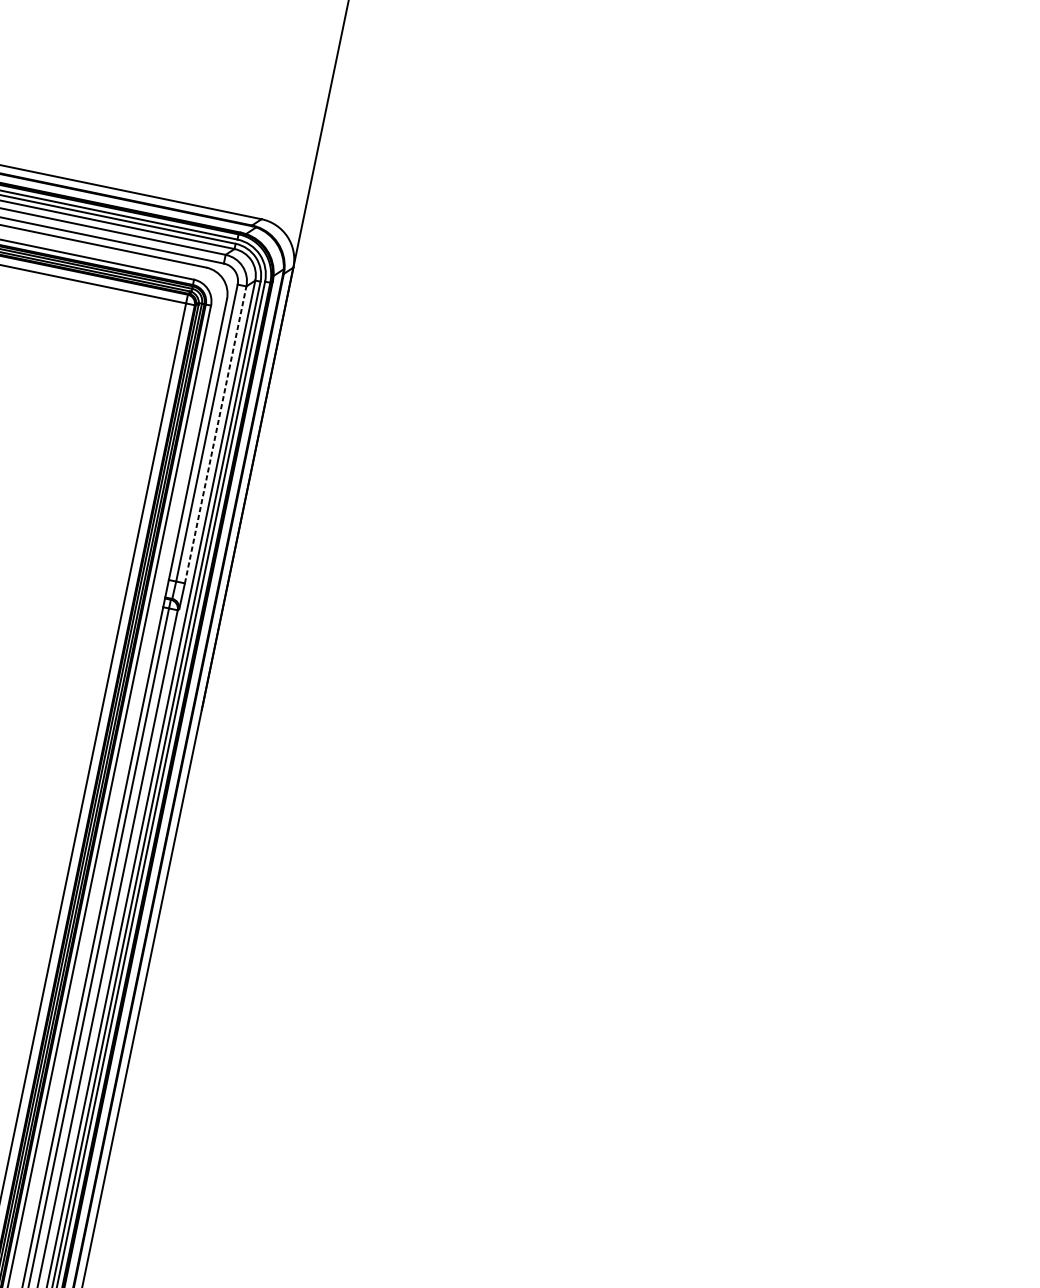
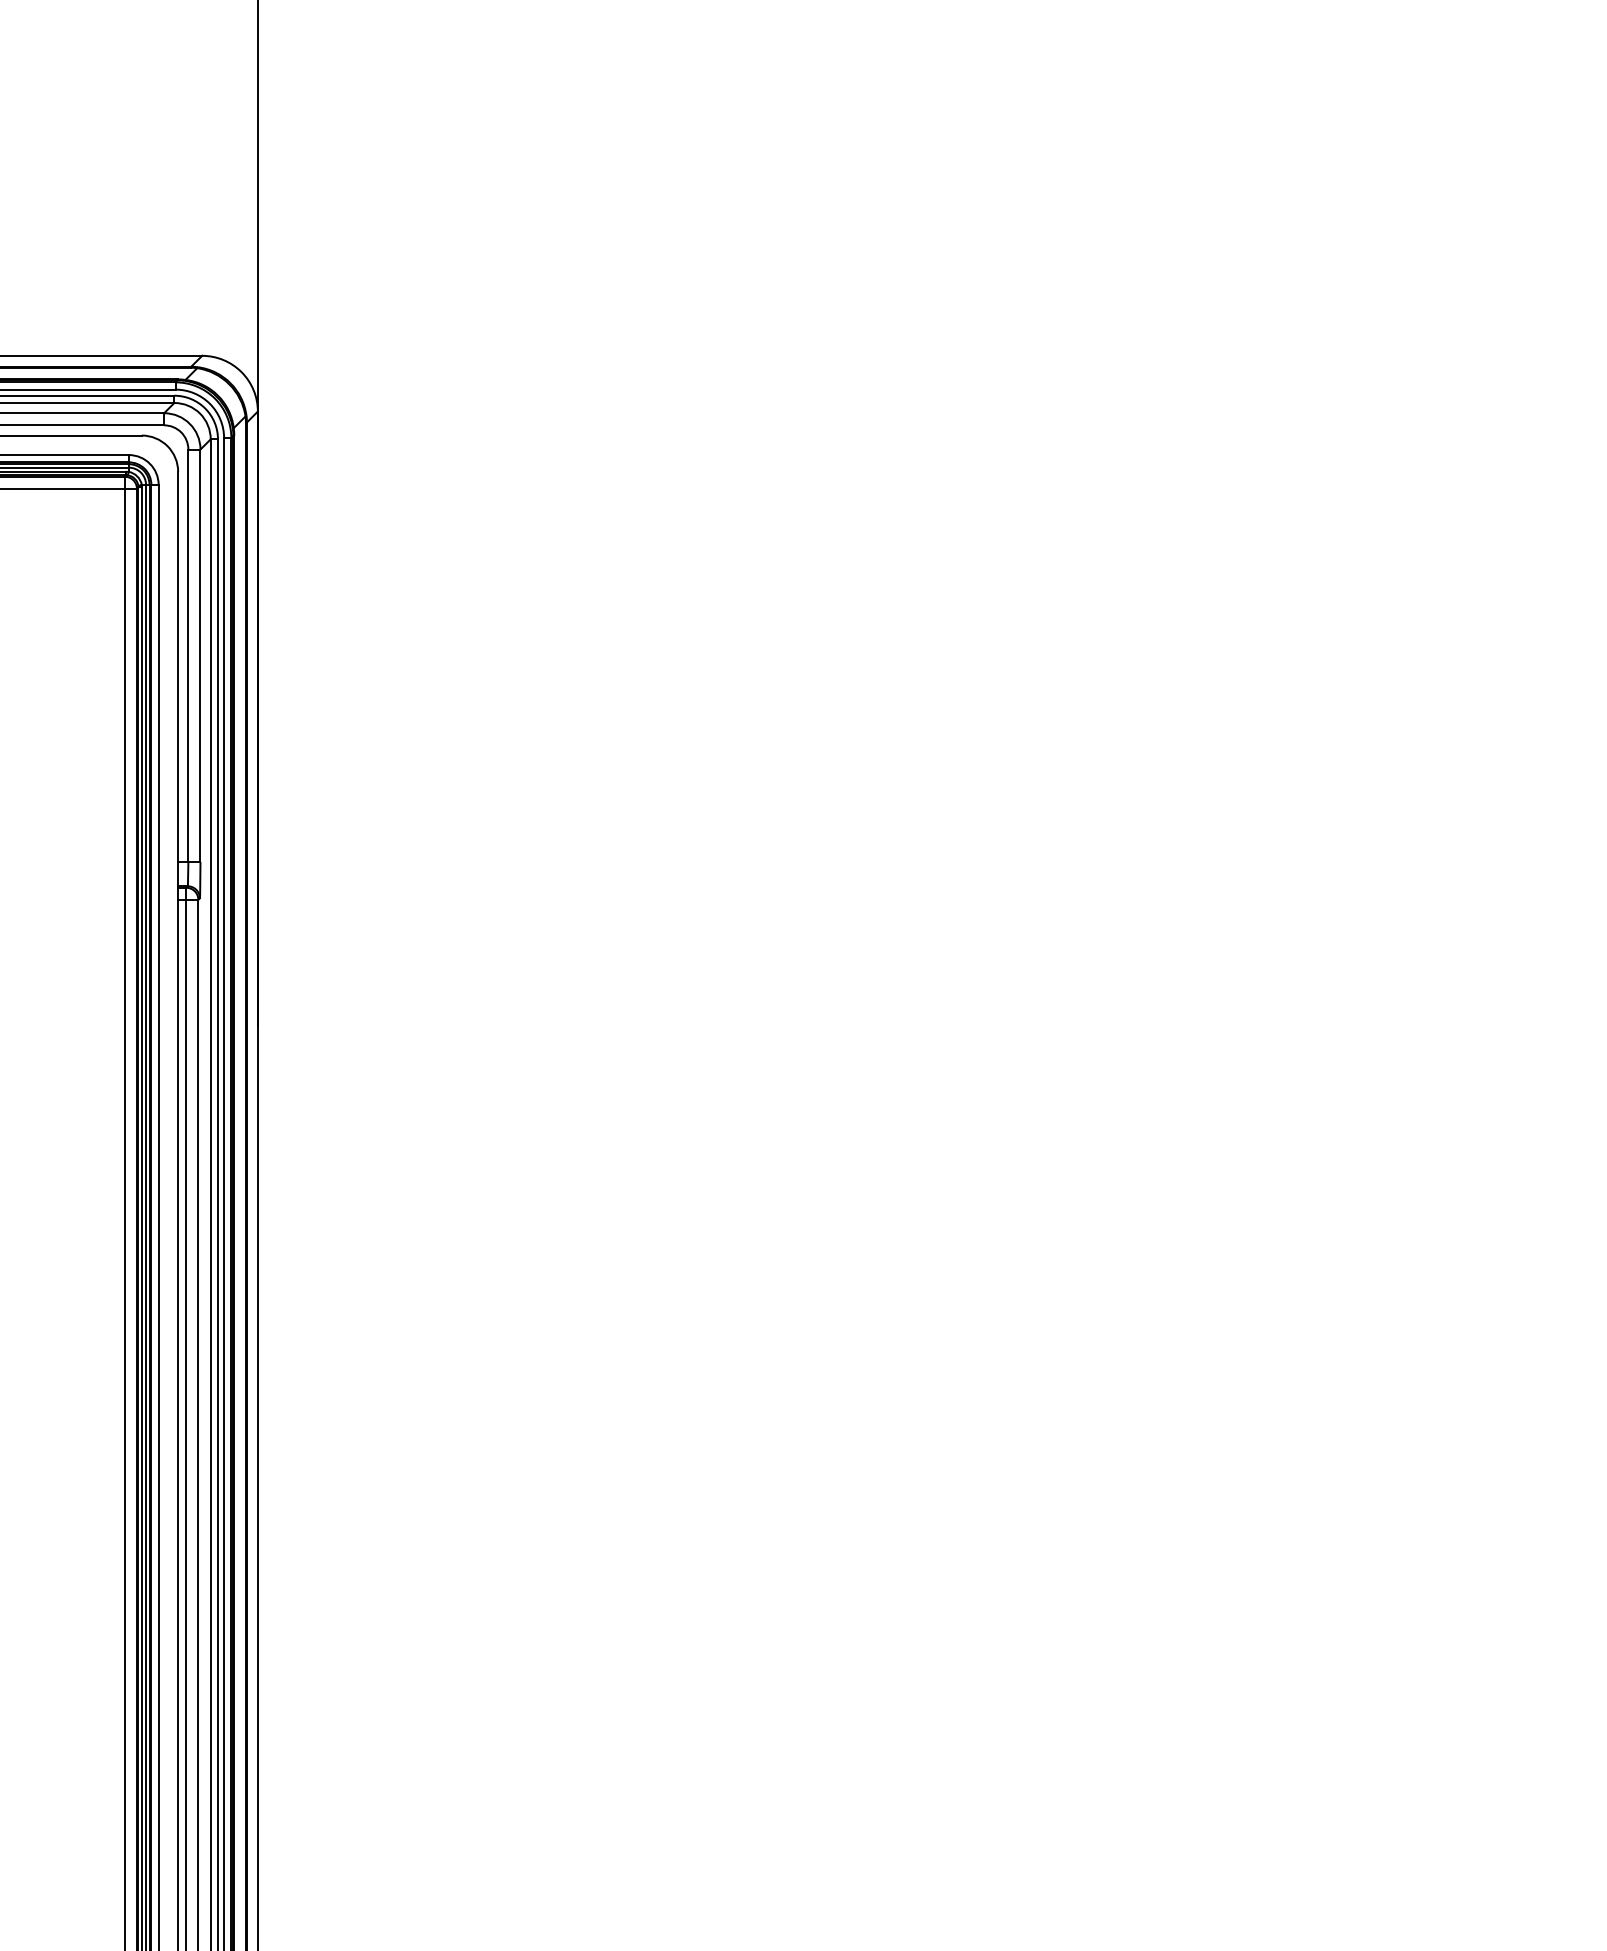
line: (215, 434) -> (200, 655), dashed -> solid

